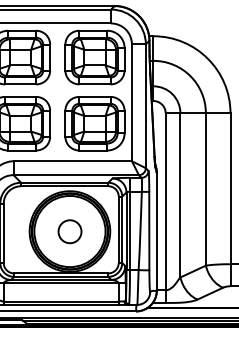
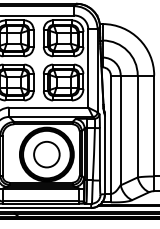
circle: (69, 231) -> (46, 154), size x1.67

